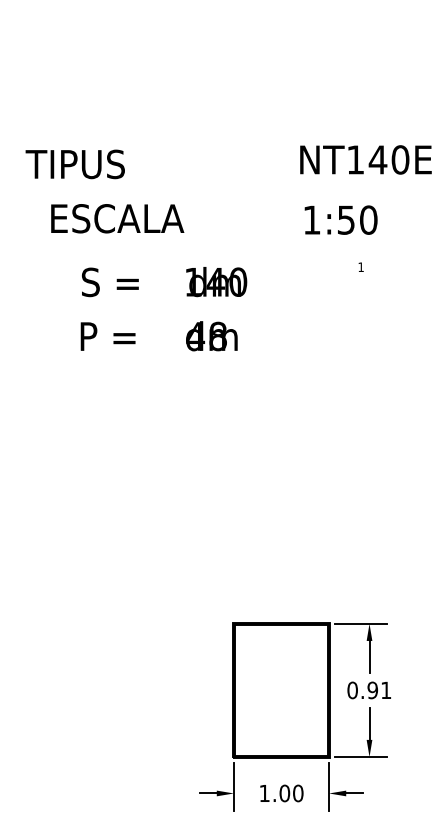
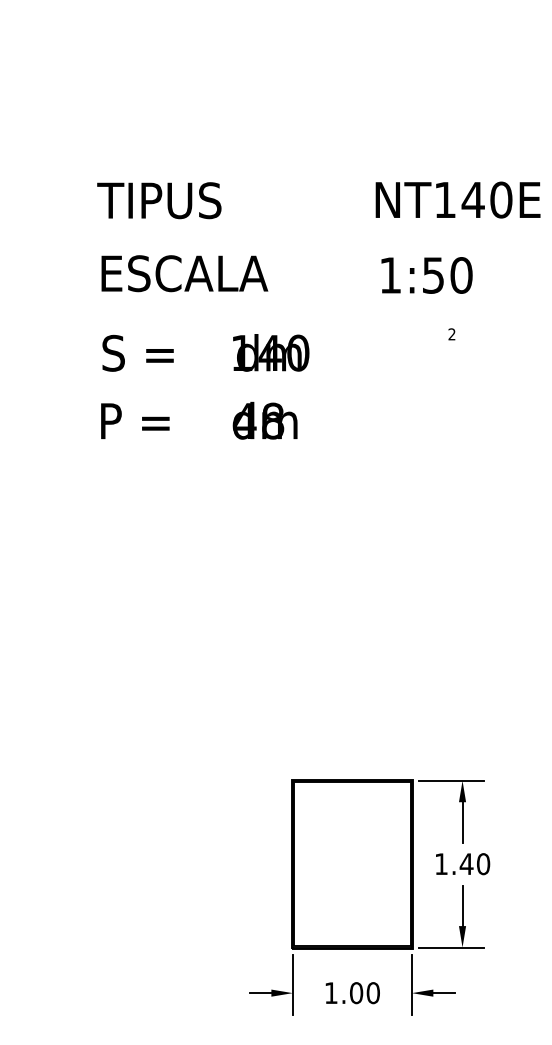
text: (74, 164) -> (158, 200), moved
text: (117, 218) -> (184, 273), moved
text: (360, 266) -> (451, 333), 1 -> 2
text: (369, 690) -> (462, 864), 0.91 -> 1.40

